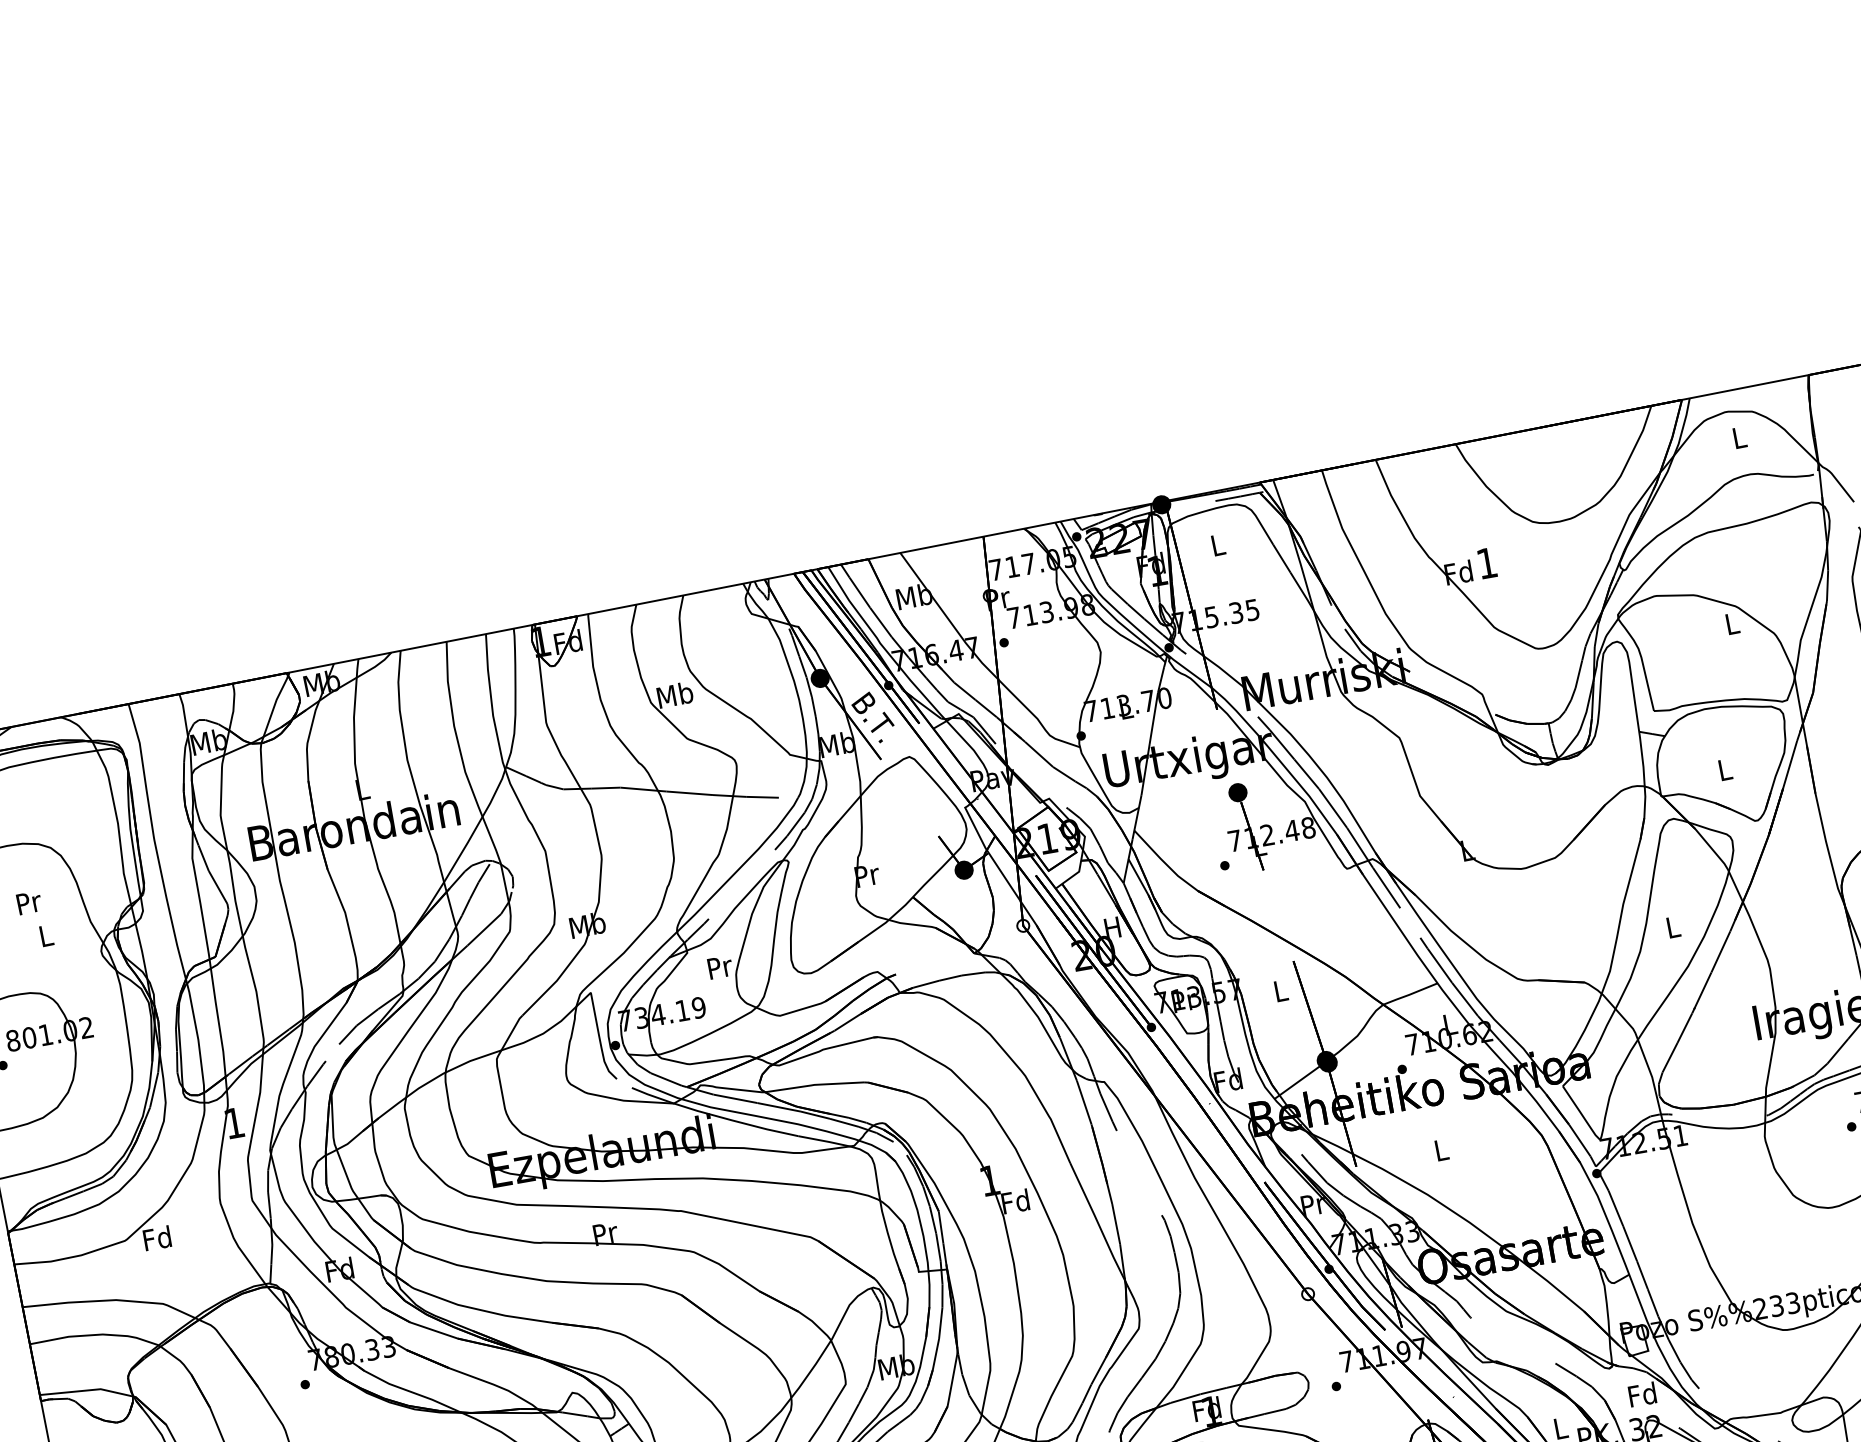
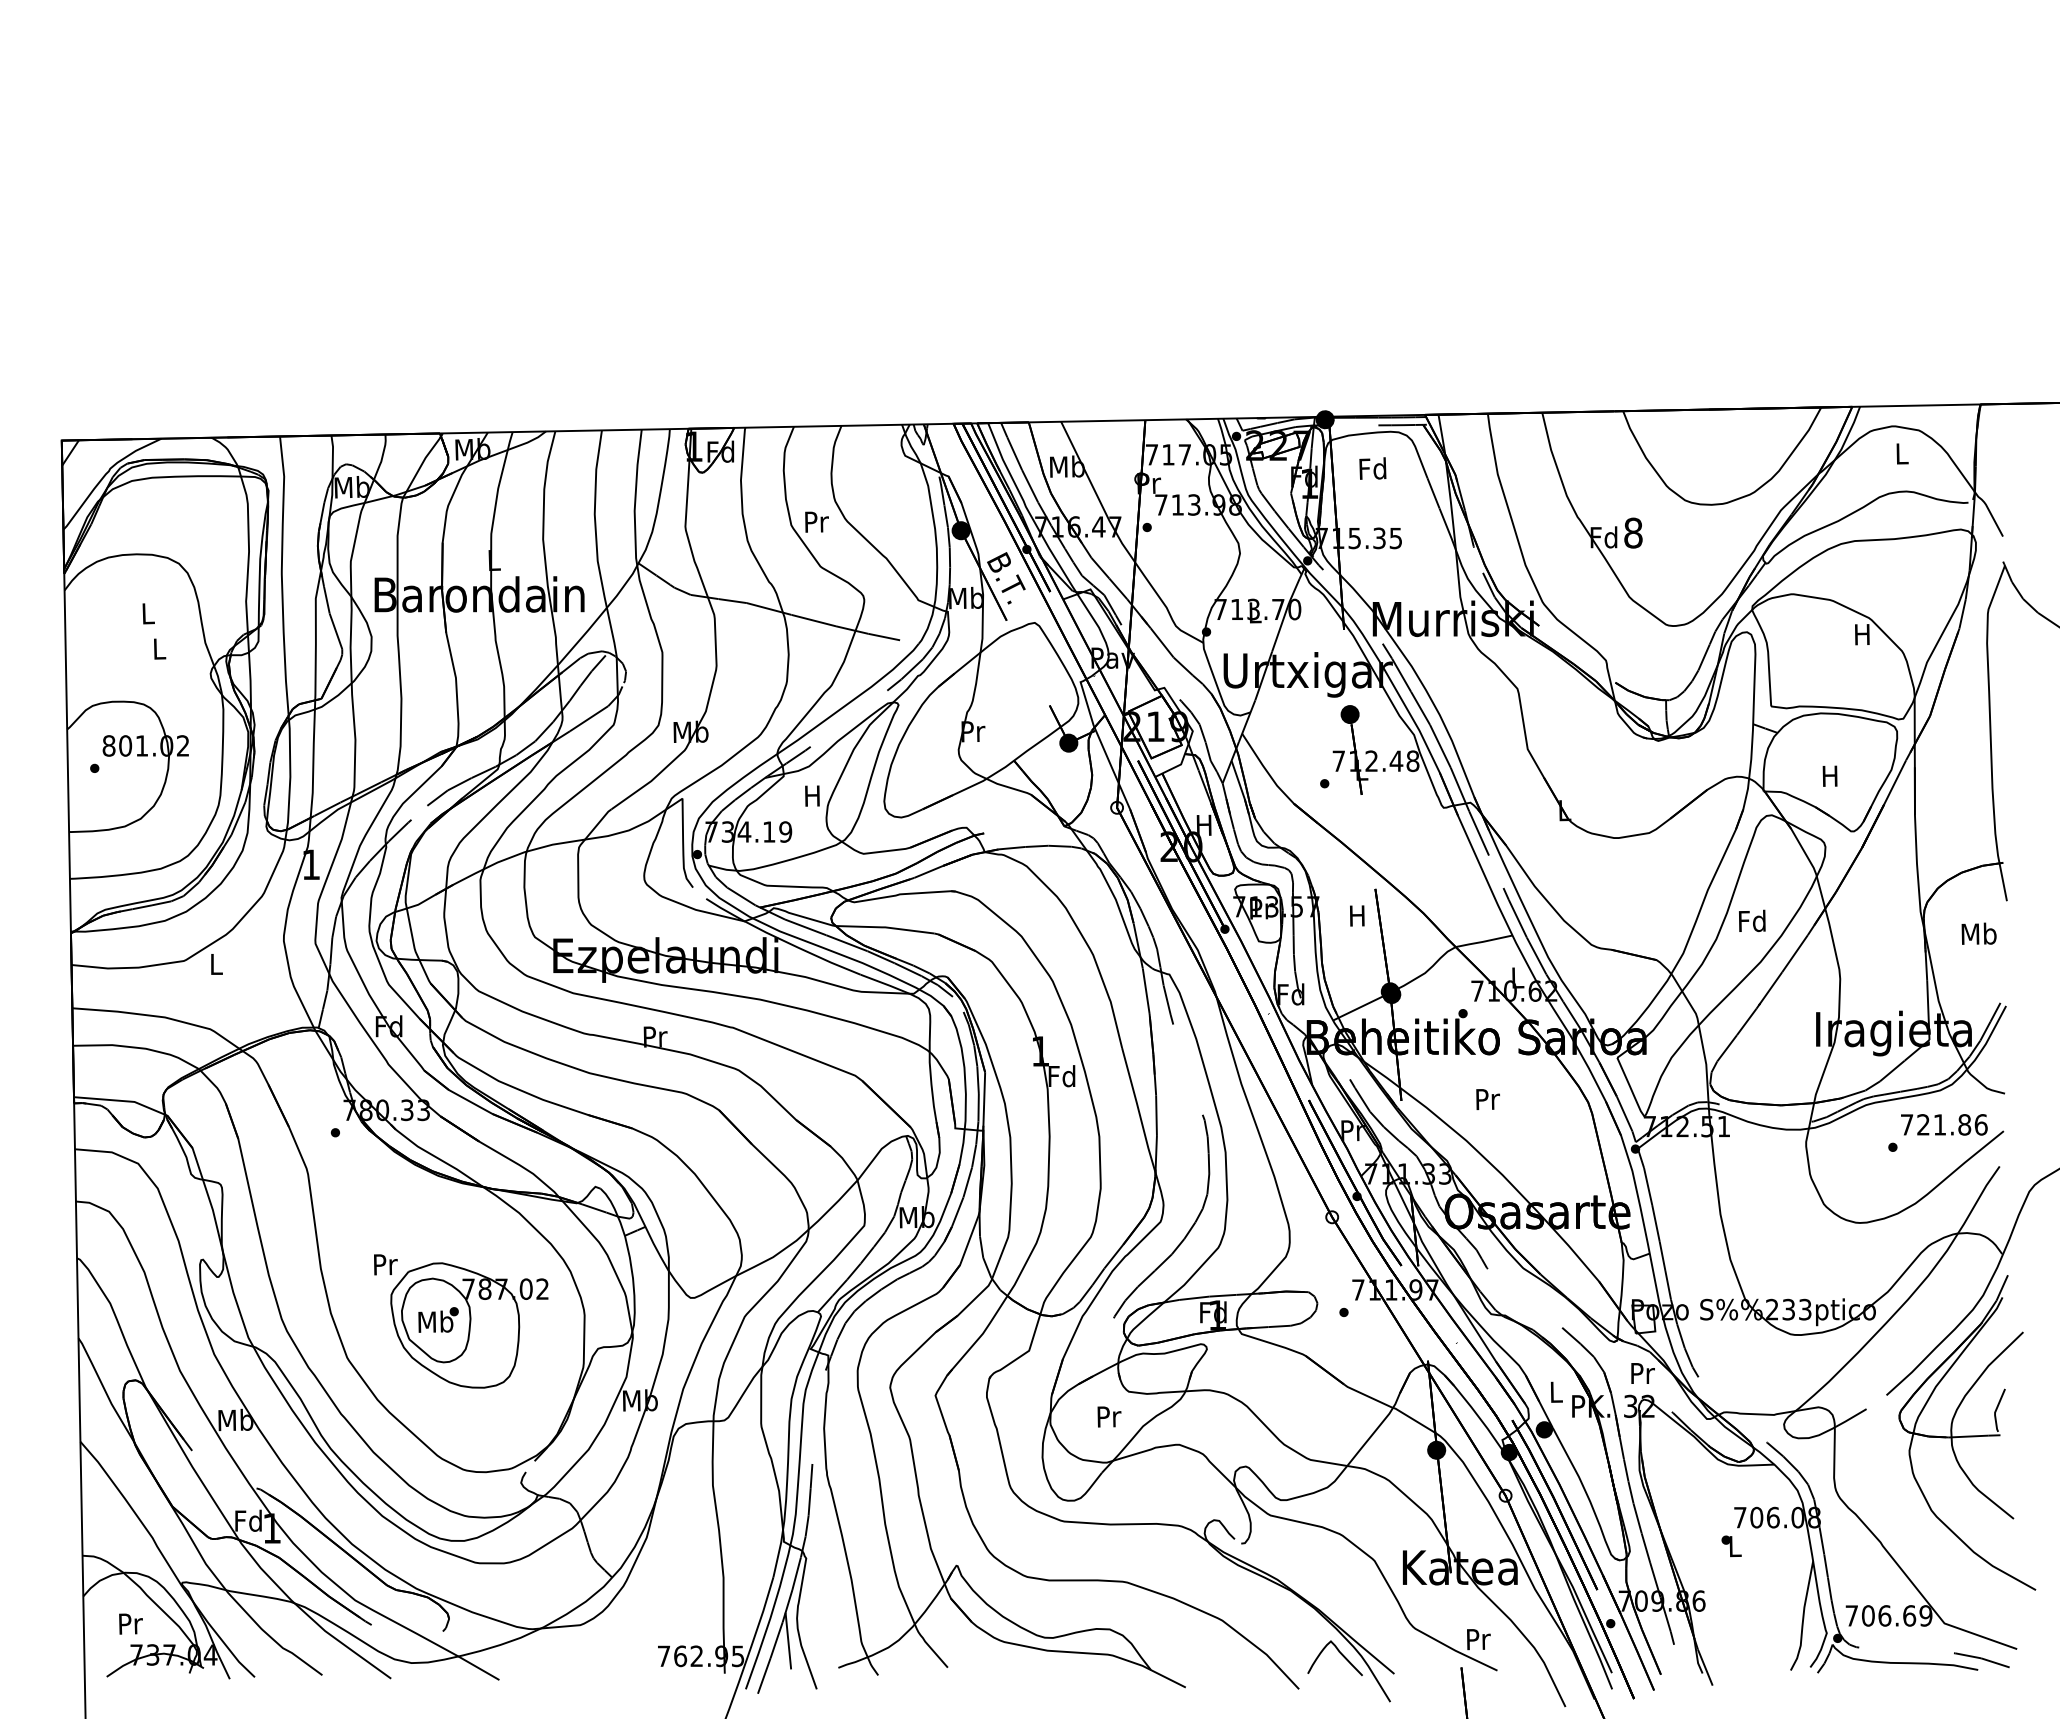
text: (1217, 544) -> (1372, 468), L -> Fd
text: (1487, 562) -> (1633, 532), 1 -> 8
text: (1731, 623) -> (1862, 634), L -> H
text: (674, 694) -> (815, 521), Mb -> Pr
text: (1723, 769) -> (1829, 775), L -> H
text: (29, 902) -> (148, 613), Pr -> L
text: (1672, 926) -> (1752, 920), L -> Fd
text: (720, 966) -> (813, 795), Pr -> H
text: (1280, 990) -> (1357, 915), L -> H
text: (1442, 1150) -> (1488, 1099), L -> Pr
text: (156, 1238) -> (215, 964), Fd -> L
text: (1642, 1394) -> (1641, 1373), Fd -> Pr

